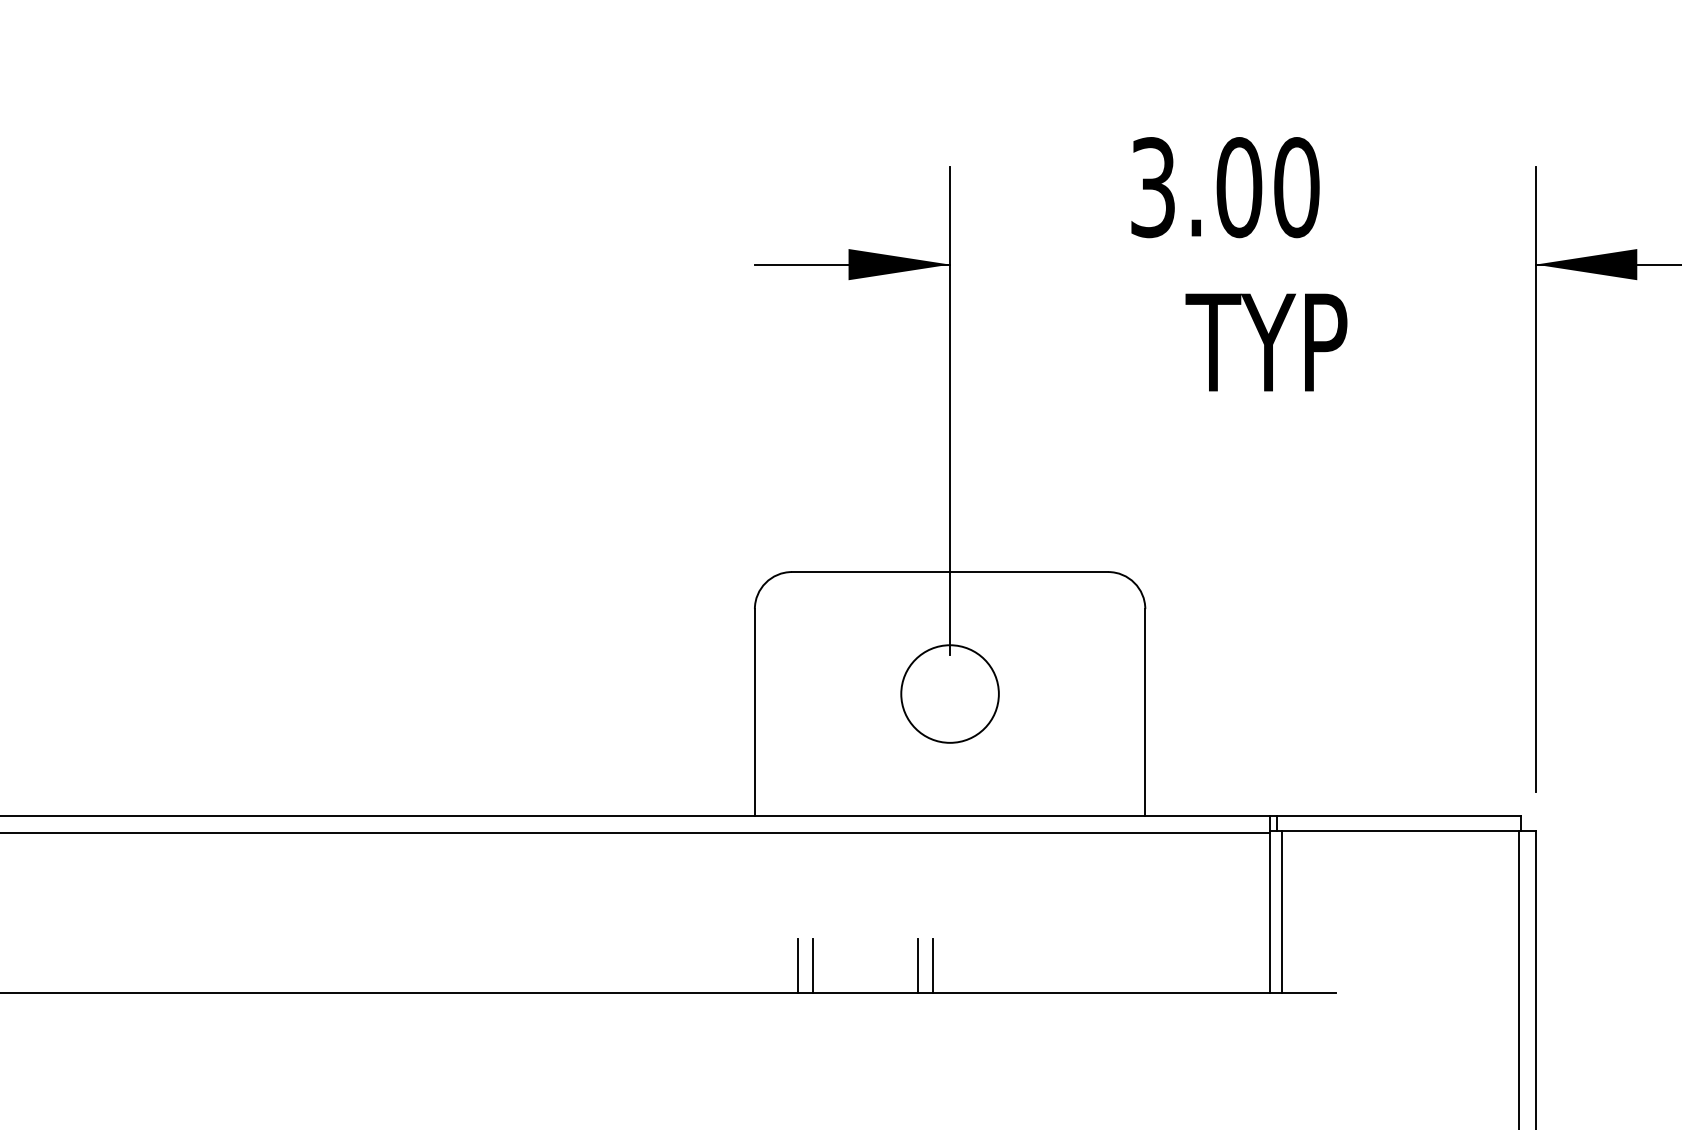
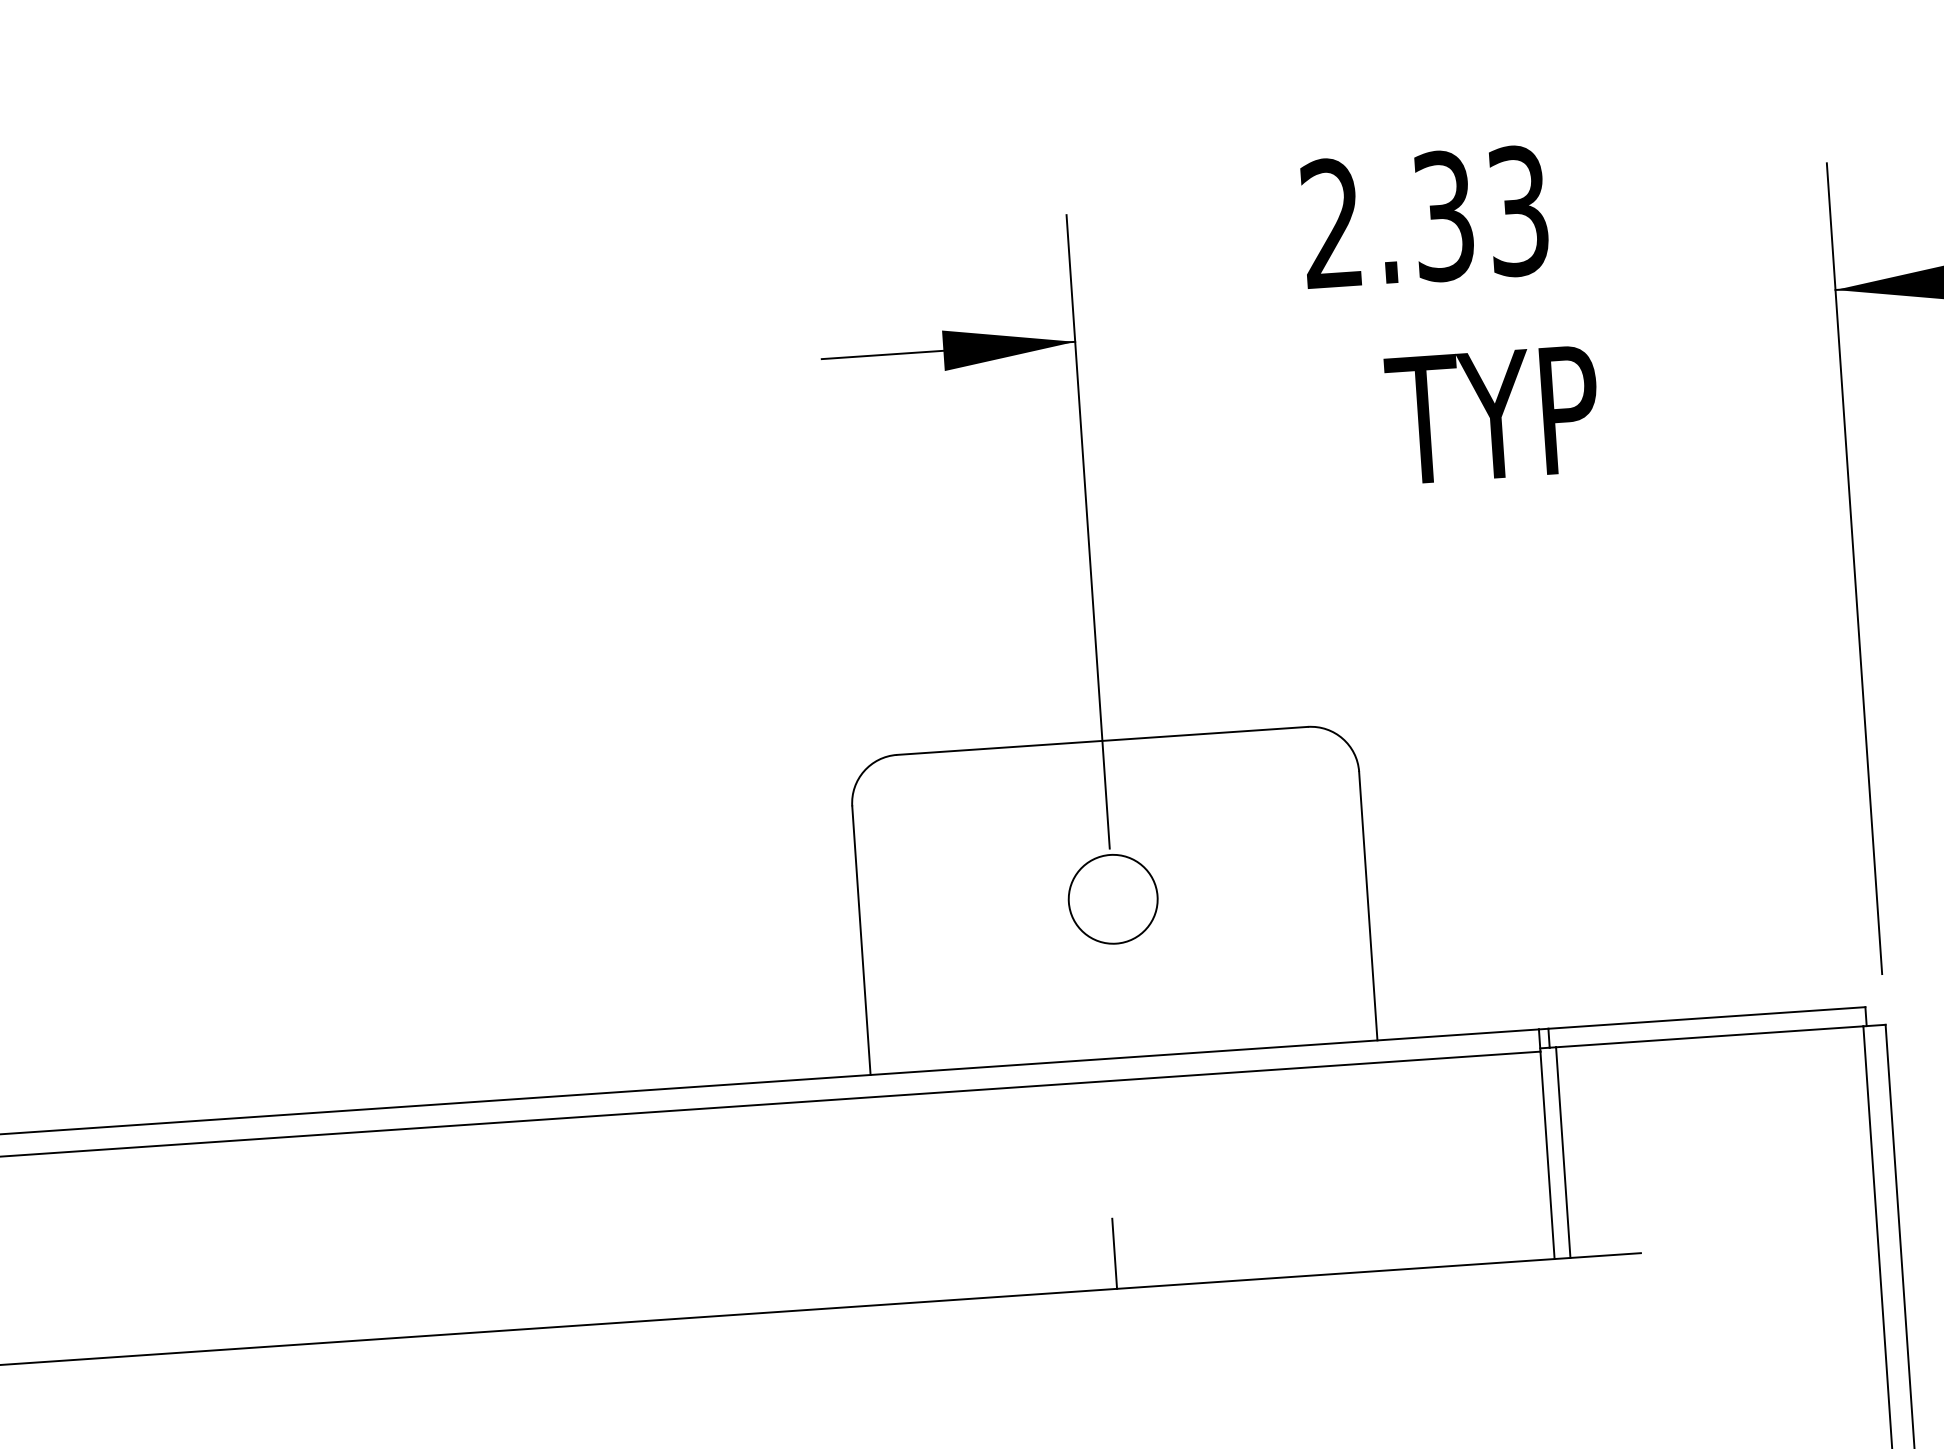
text: (1225, 187) -> (1425, 217), 3.00 -> 2.33
circle: (949, 693) -> (1112, 898), size x0.7
line: (798, 965) -> (940, 1265), removed
line: (812, 965) -> (958, 1263), removed
line: (918, 965) -> (1096, 1254), removed

